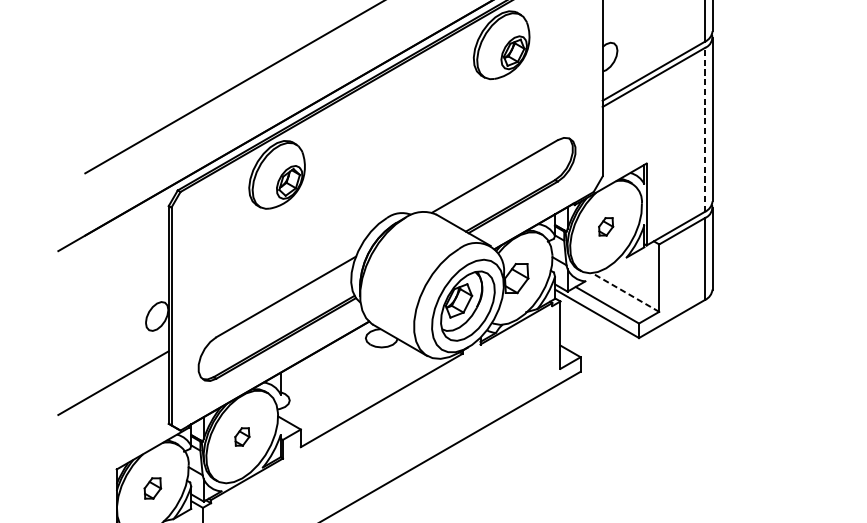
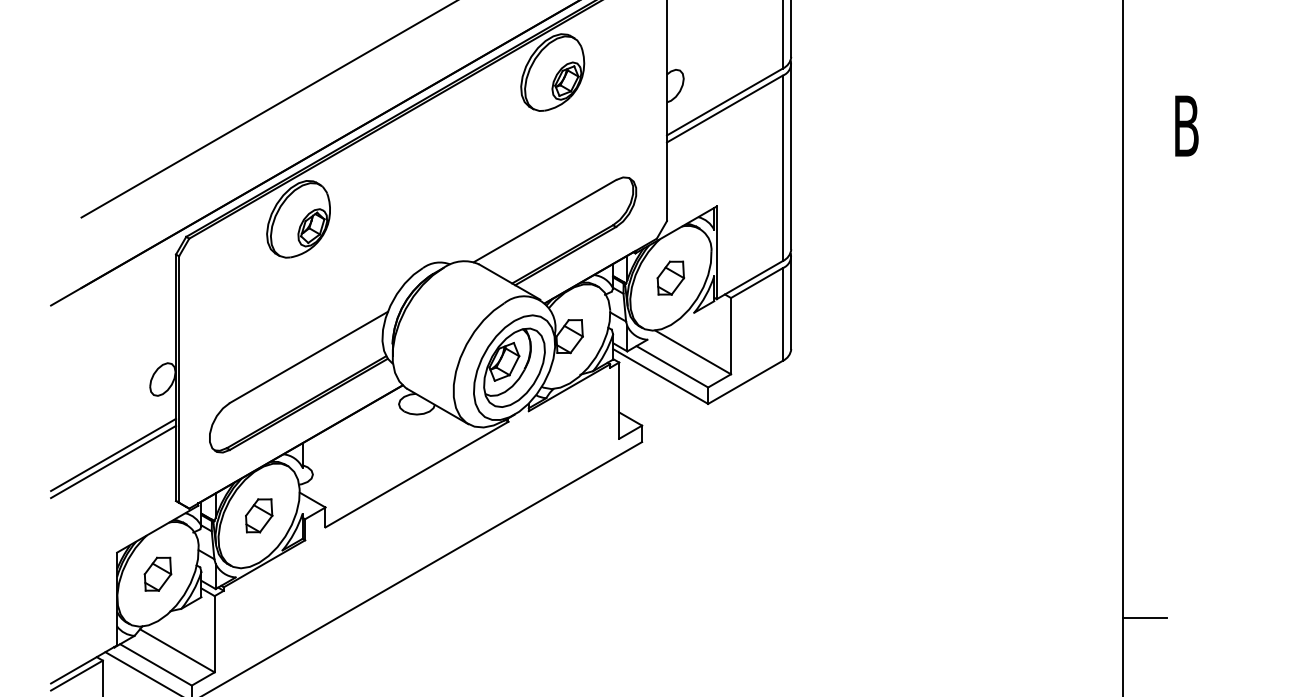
line: (704, 129) -> (782, 168), dashed -> solid
part: (605, 226) -> (670, 277), size x1.67
line: (626, 292) -> (693, 352), dashed -> solid
line: (113, 388) -> (113, 461), added
part: (242, 436) -> (259, 515), size x1.67
part: (152, 487) -> (157, 573), size x1.43

